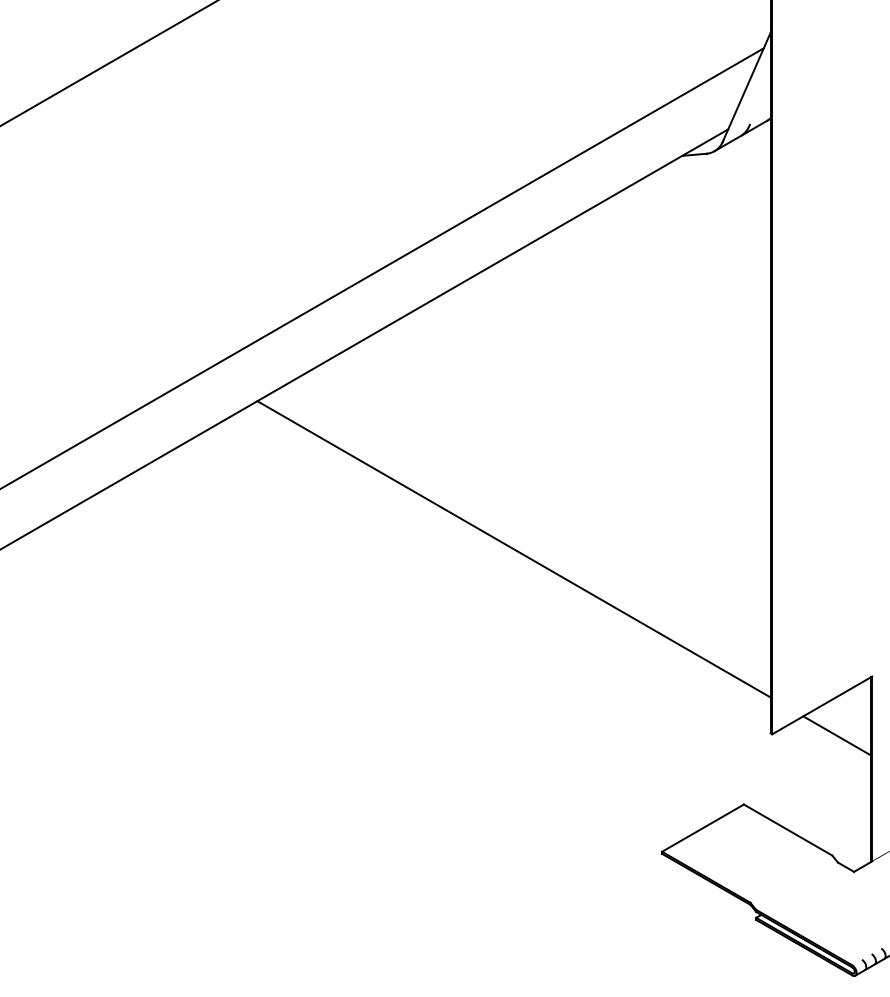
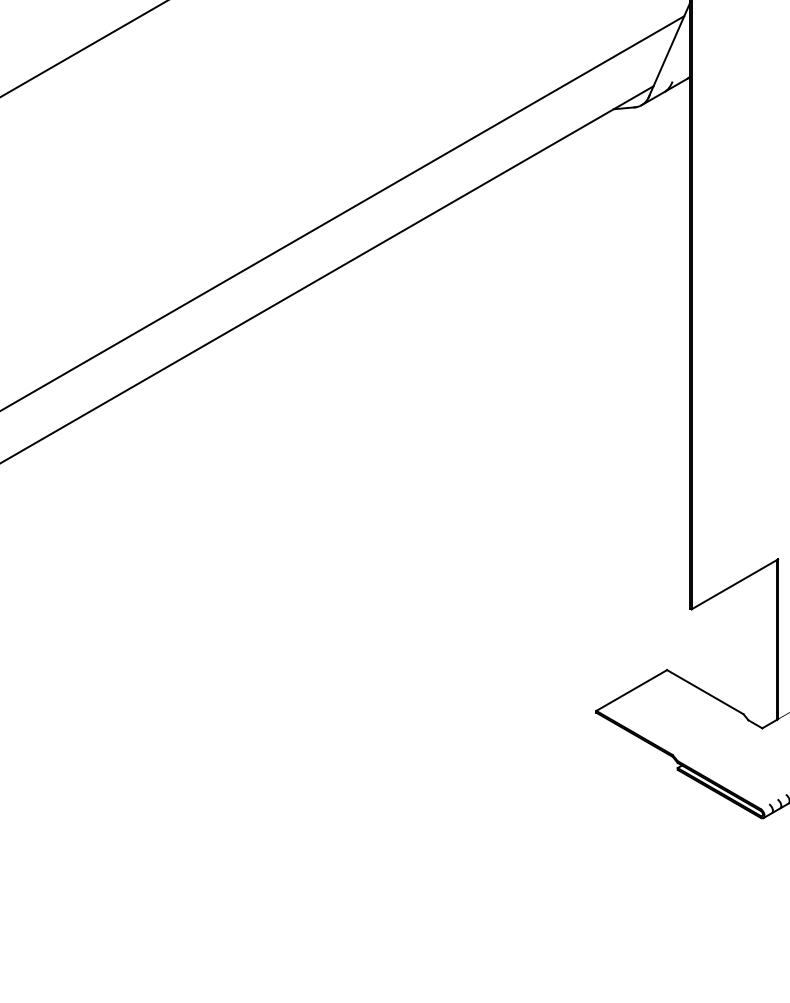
line: (514, 549) -> (468, 449), removed
line: (836, 735) -> (747, 610), removed

